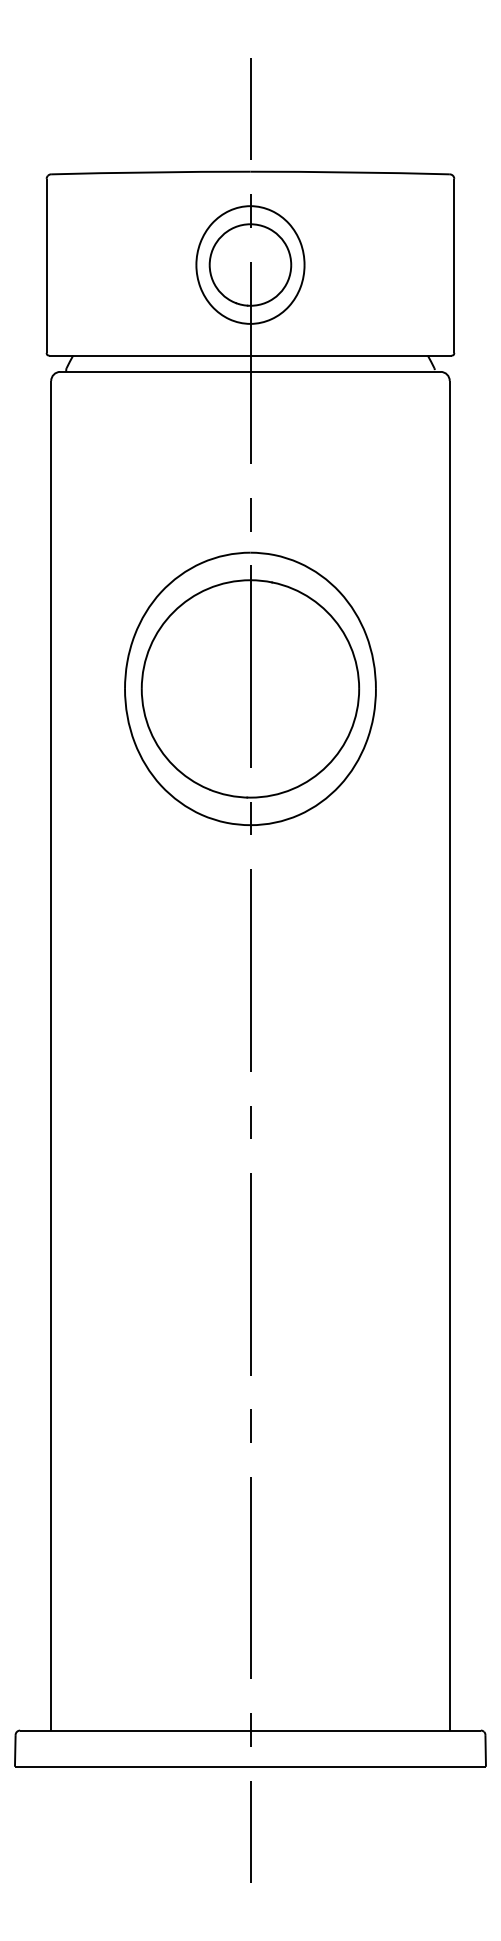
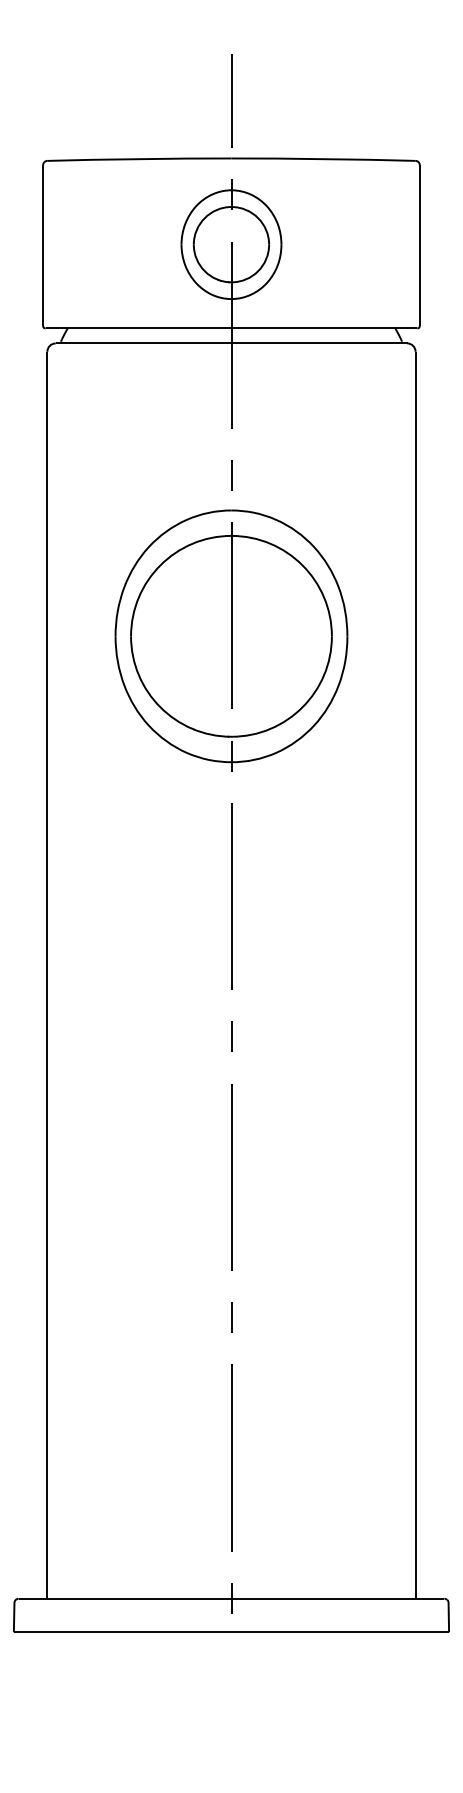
line: (250, 1830) -> (231, 1691), removed

